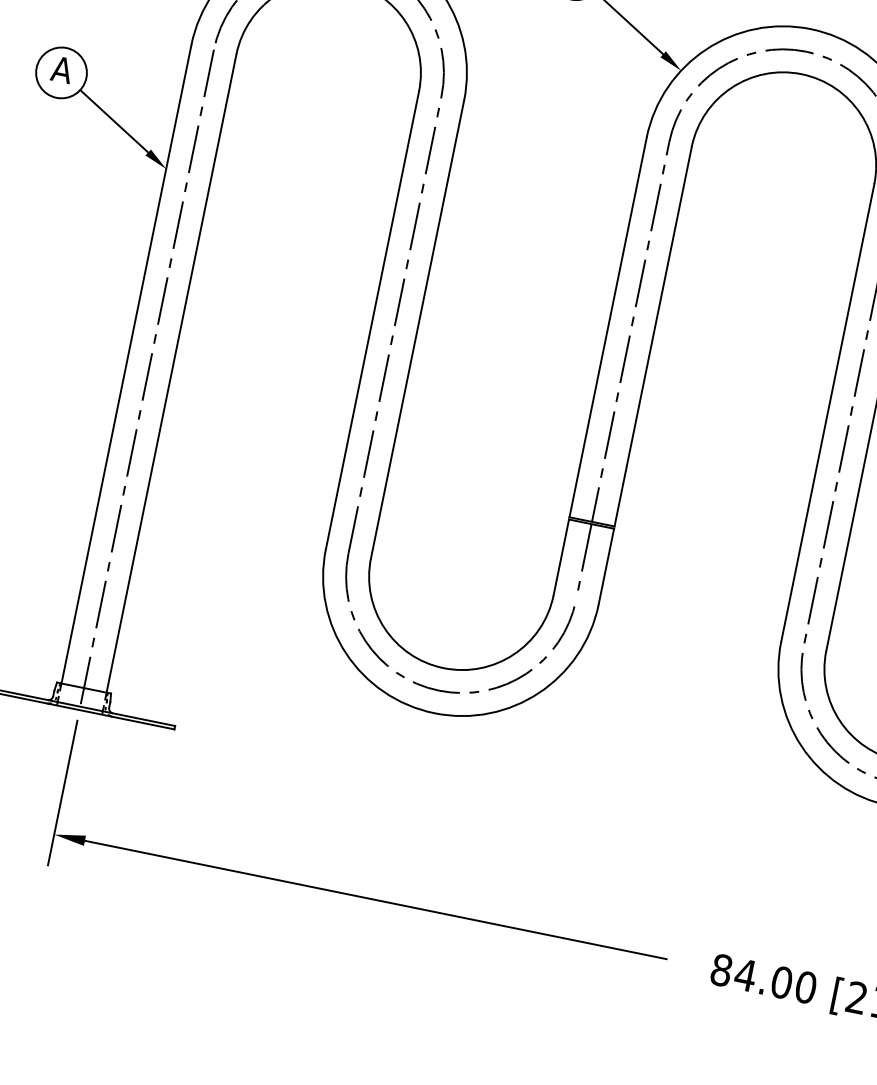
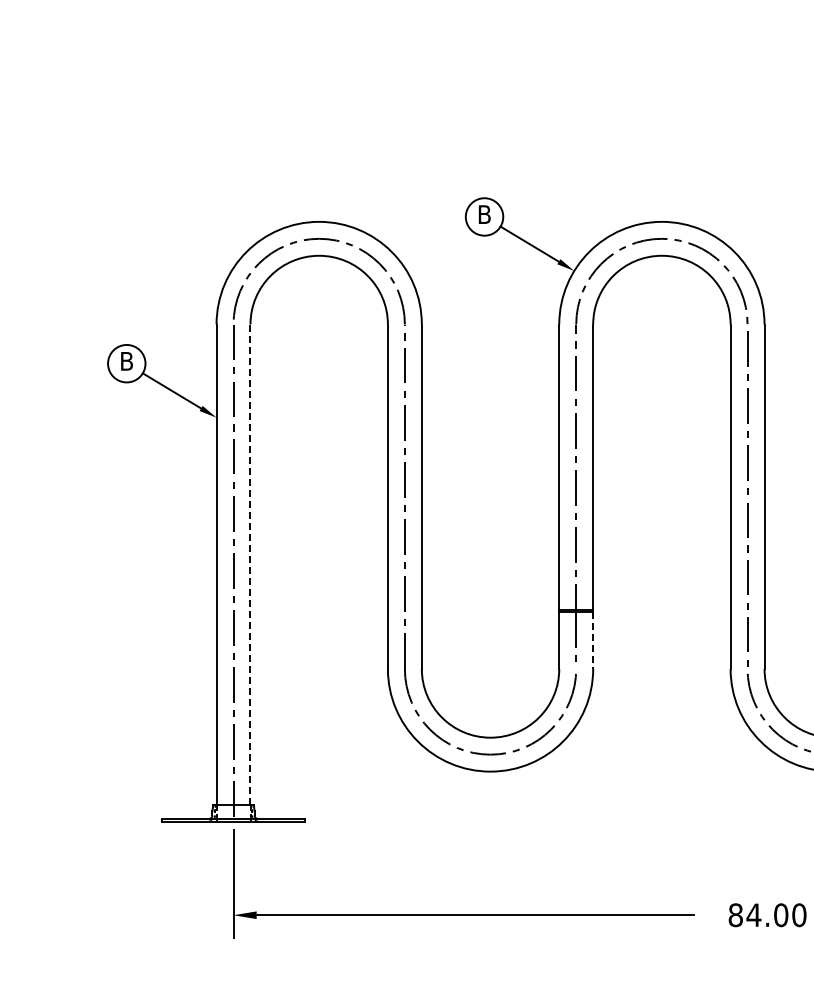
text: (61, 69) -> (126, 361), A -> B
line: (171, 374) -> (250, 565), solid -> dashed
line: (606, 566) -> (593, 640), solid -> dashed

